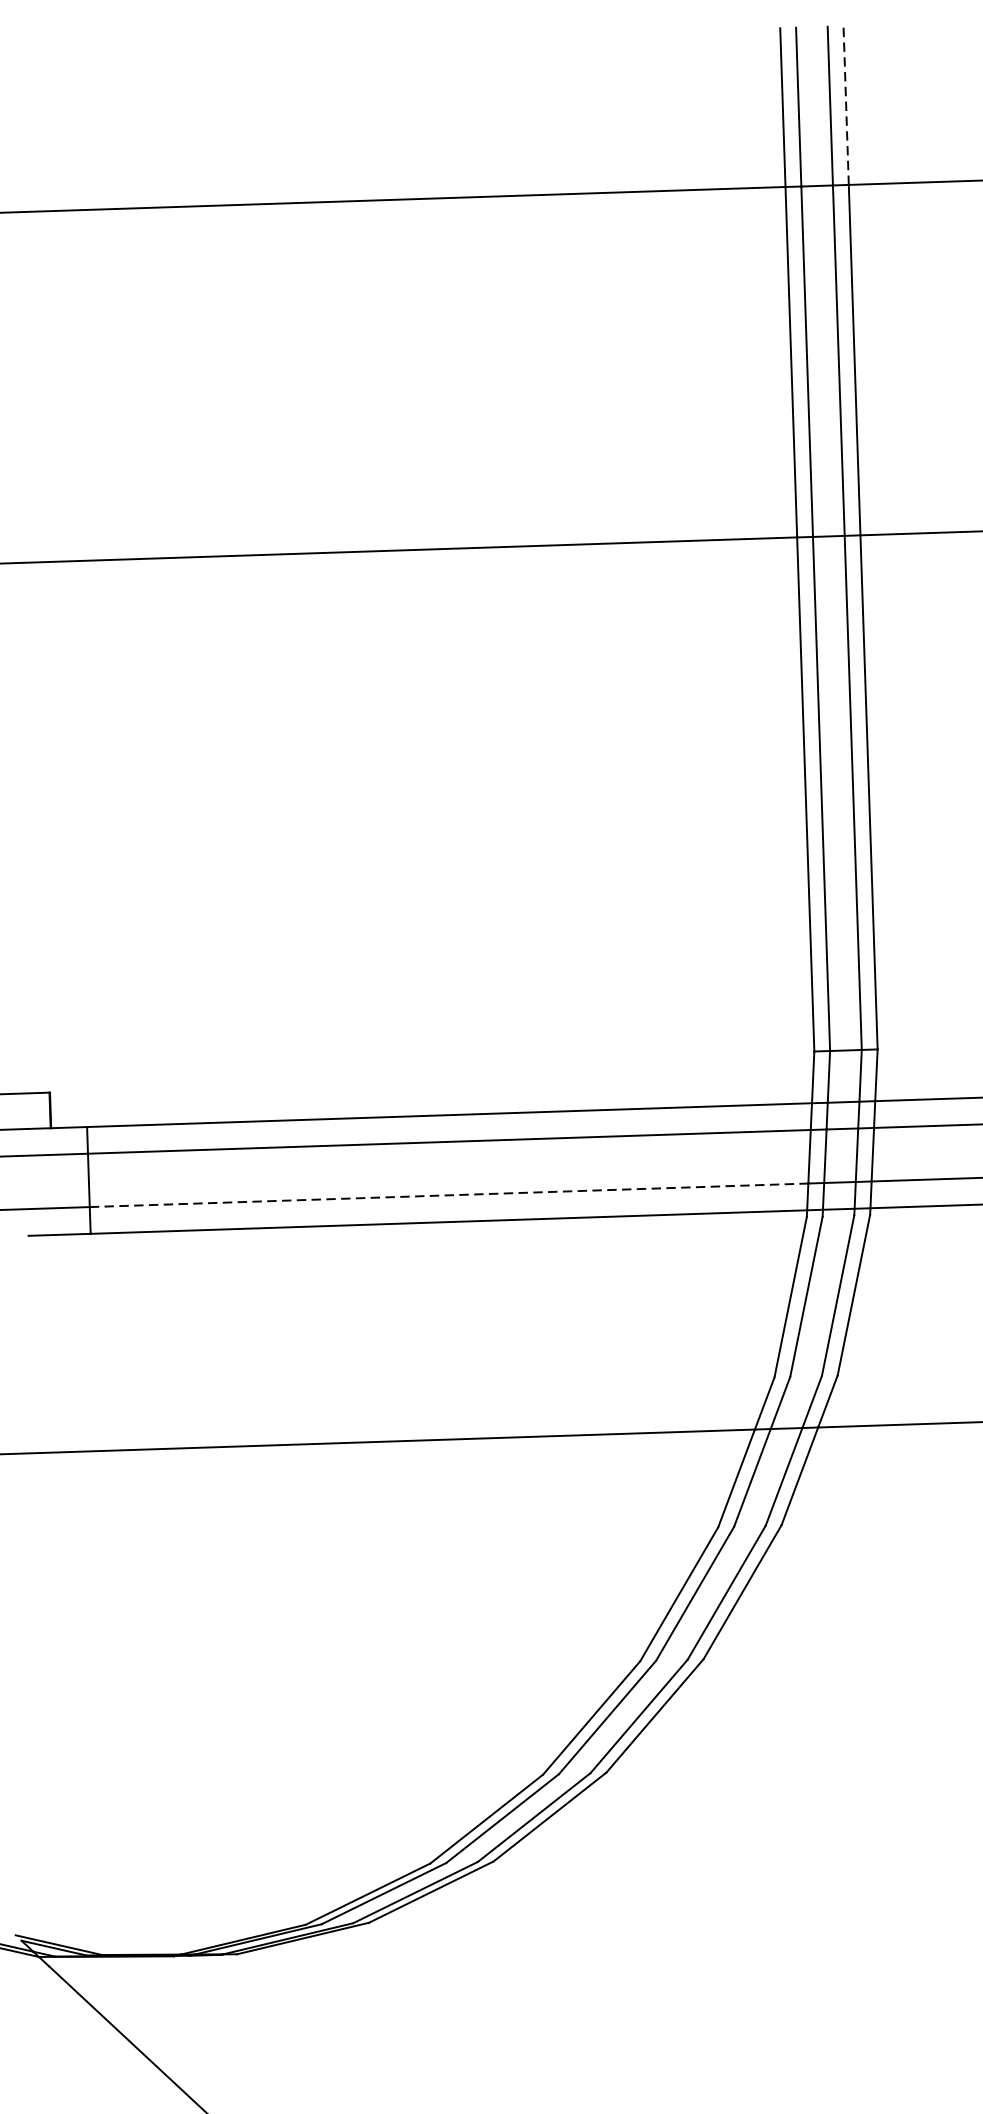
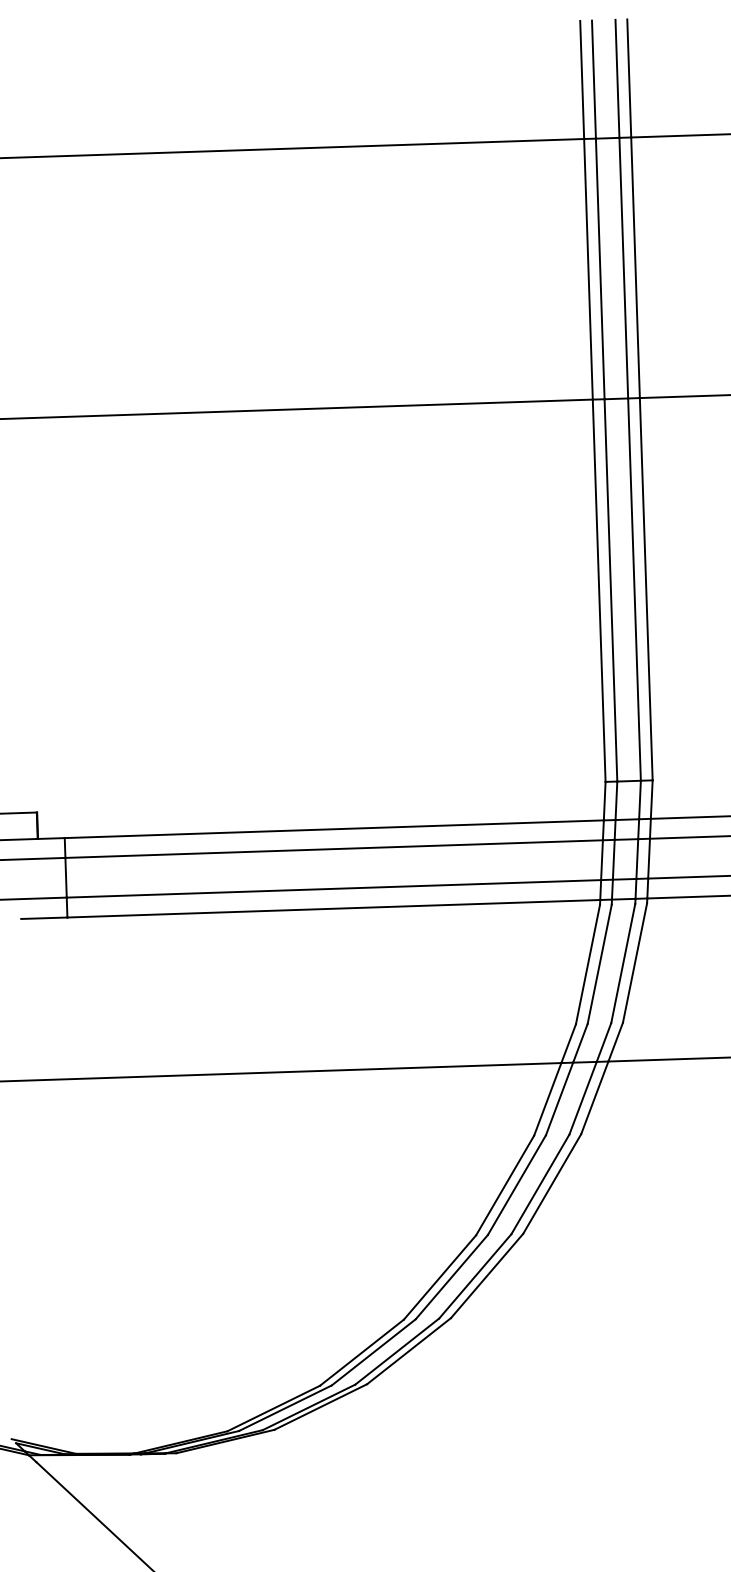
line: (846, 104) -> (629, 77), dashed -> solid
line: (449, 1194) -> (334, 888), dashed -> solid

